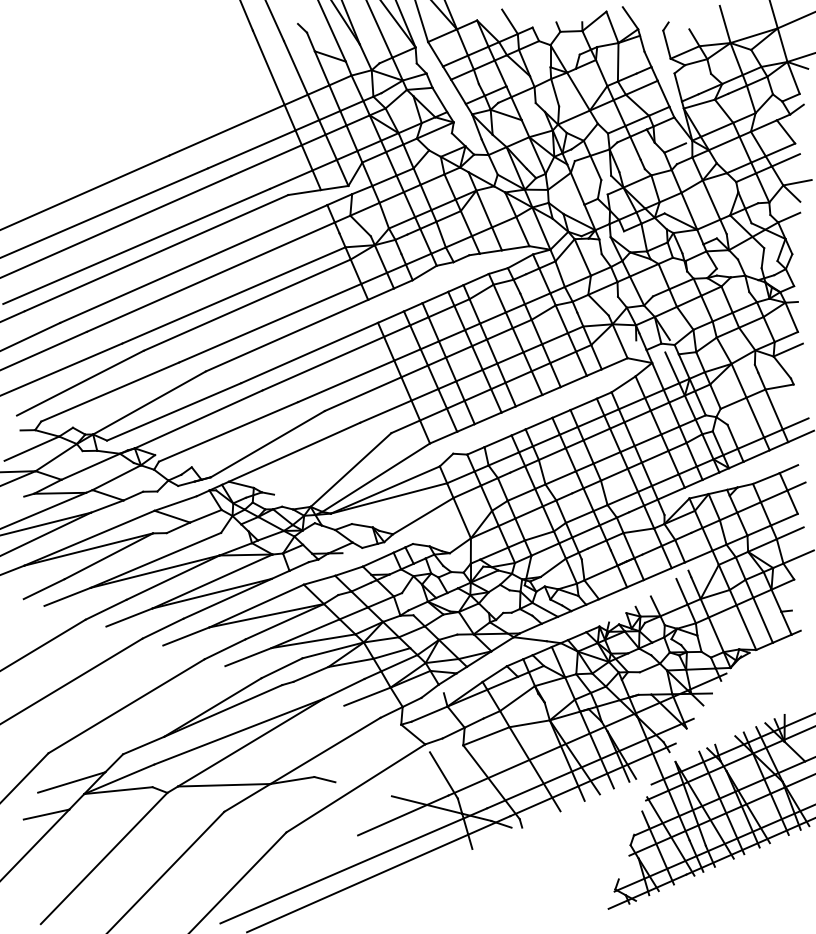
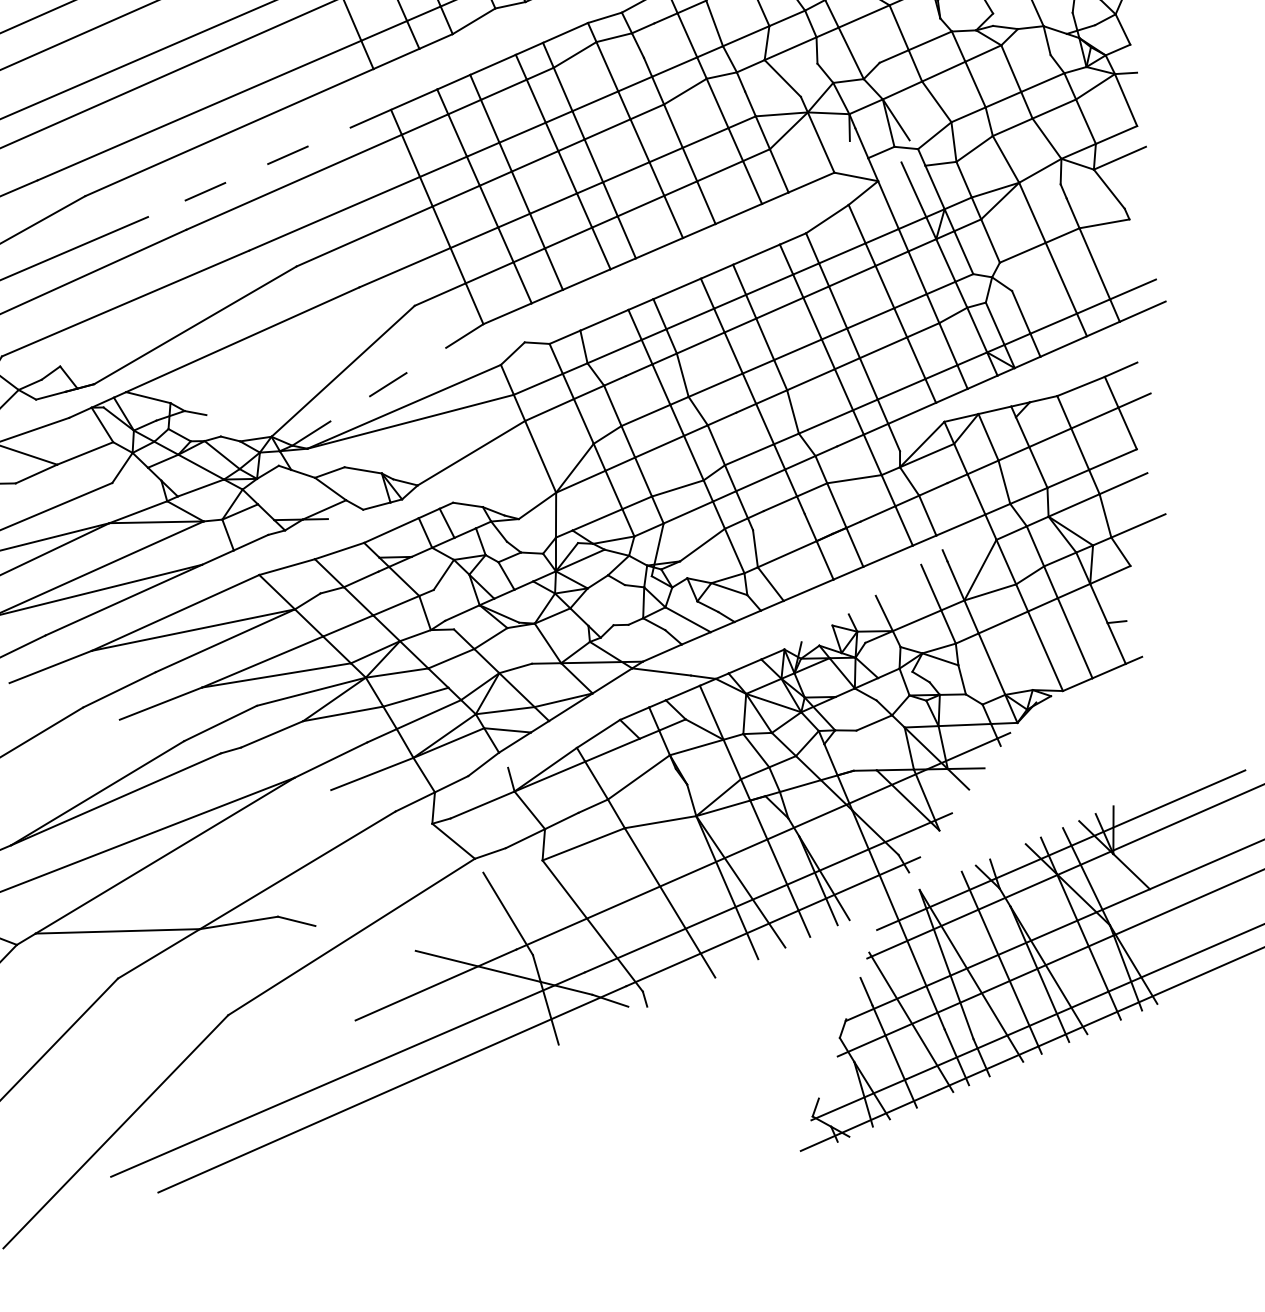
line: (309, 353) -> (269, 164), solid -> dashed
line: (376, 477) -> (388, 384), solid -> dashed

